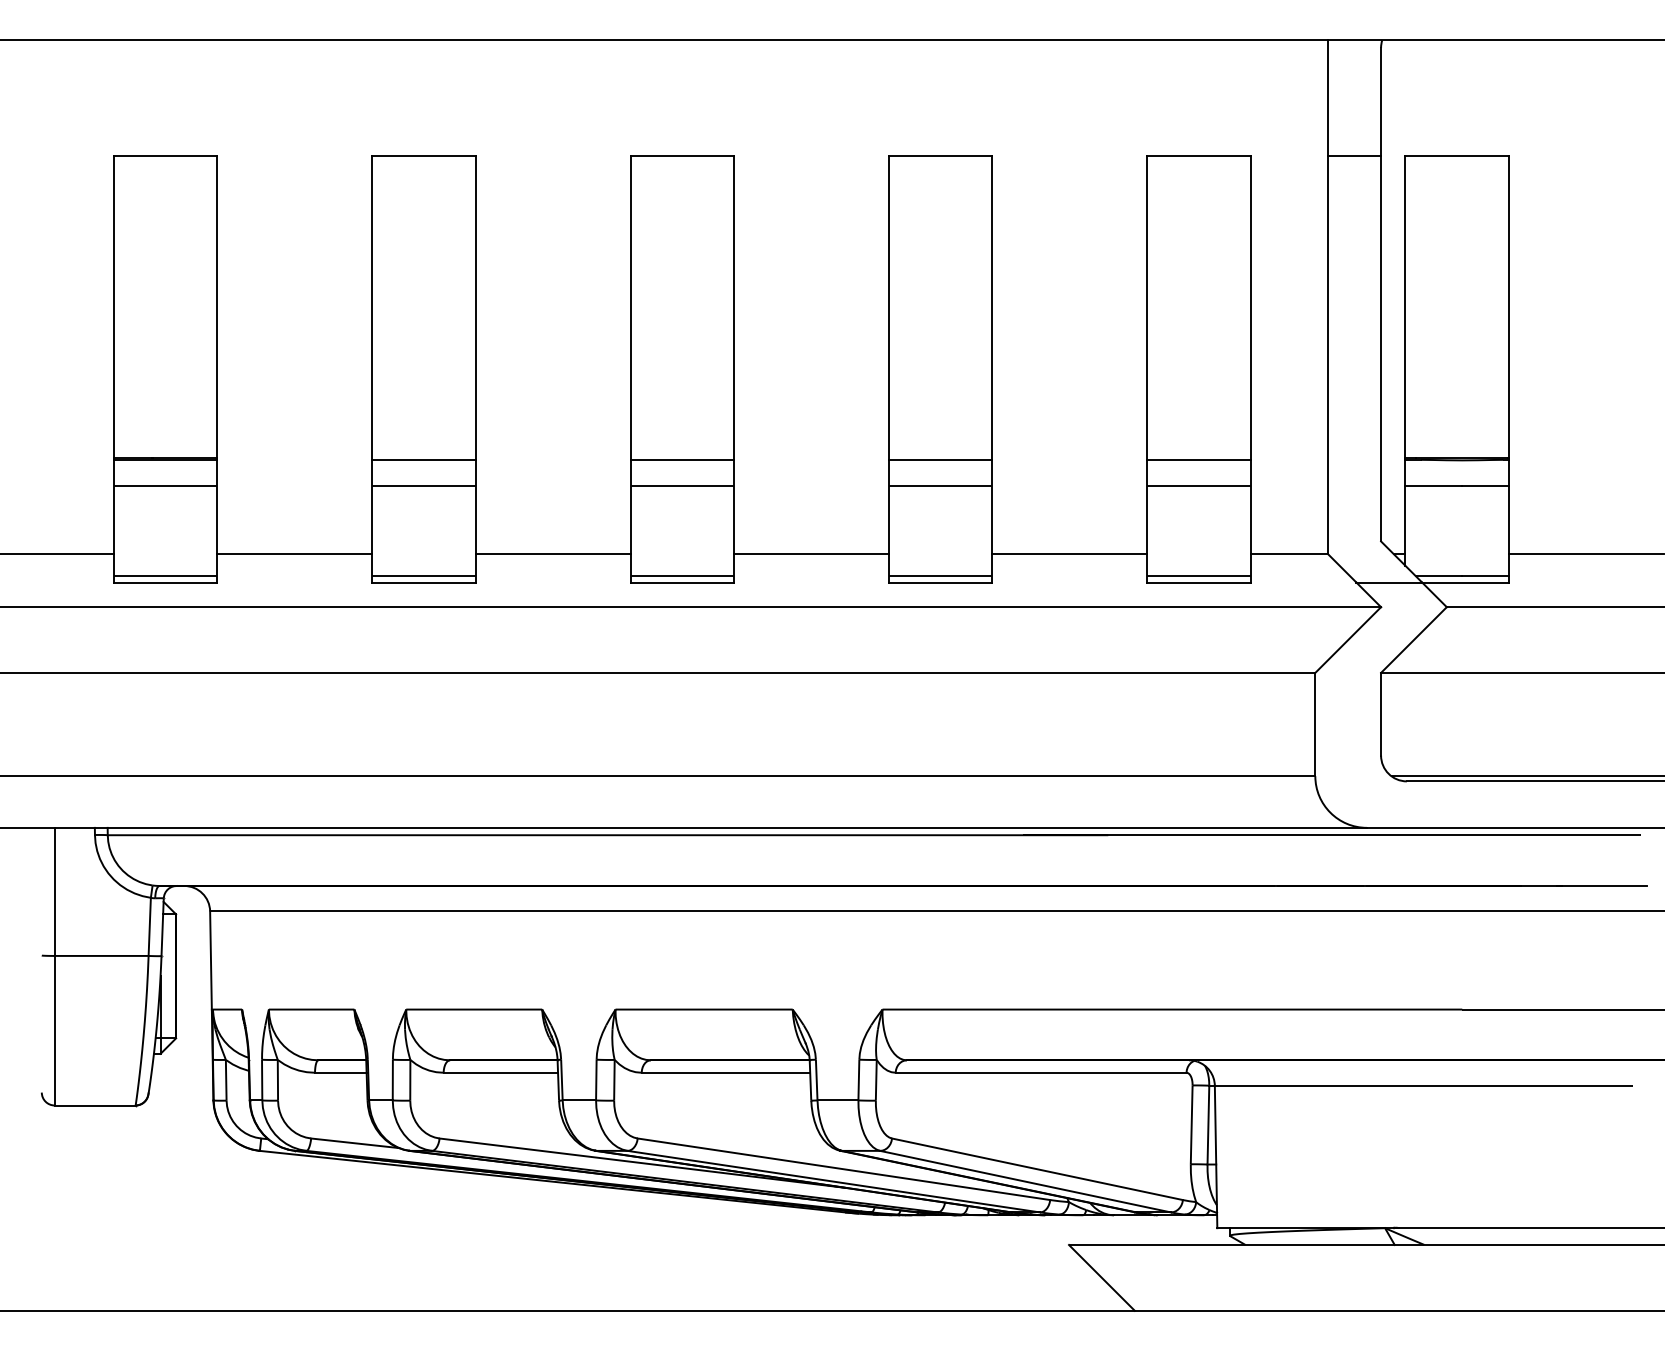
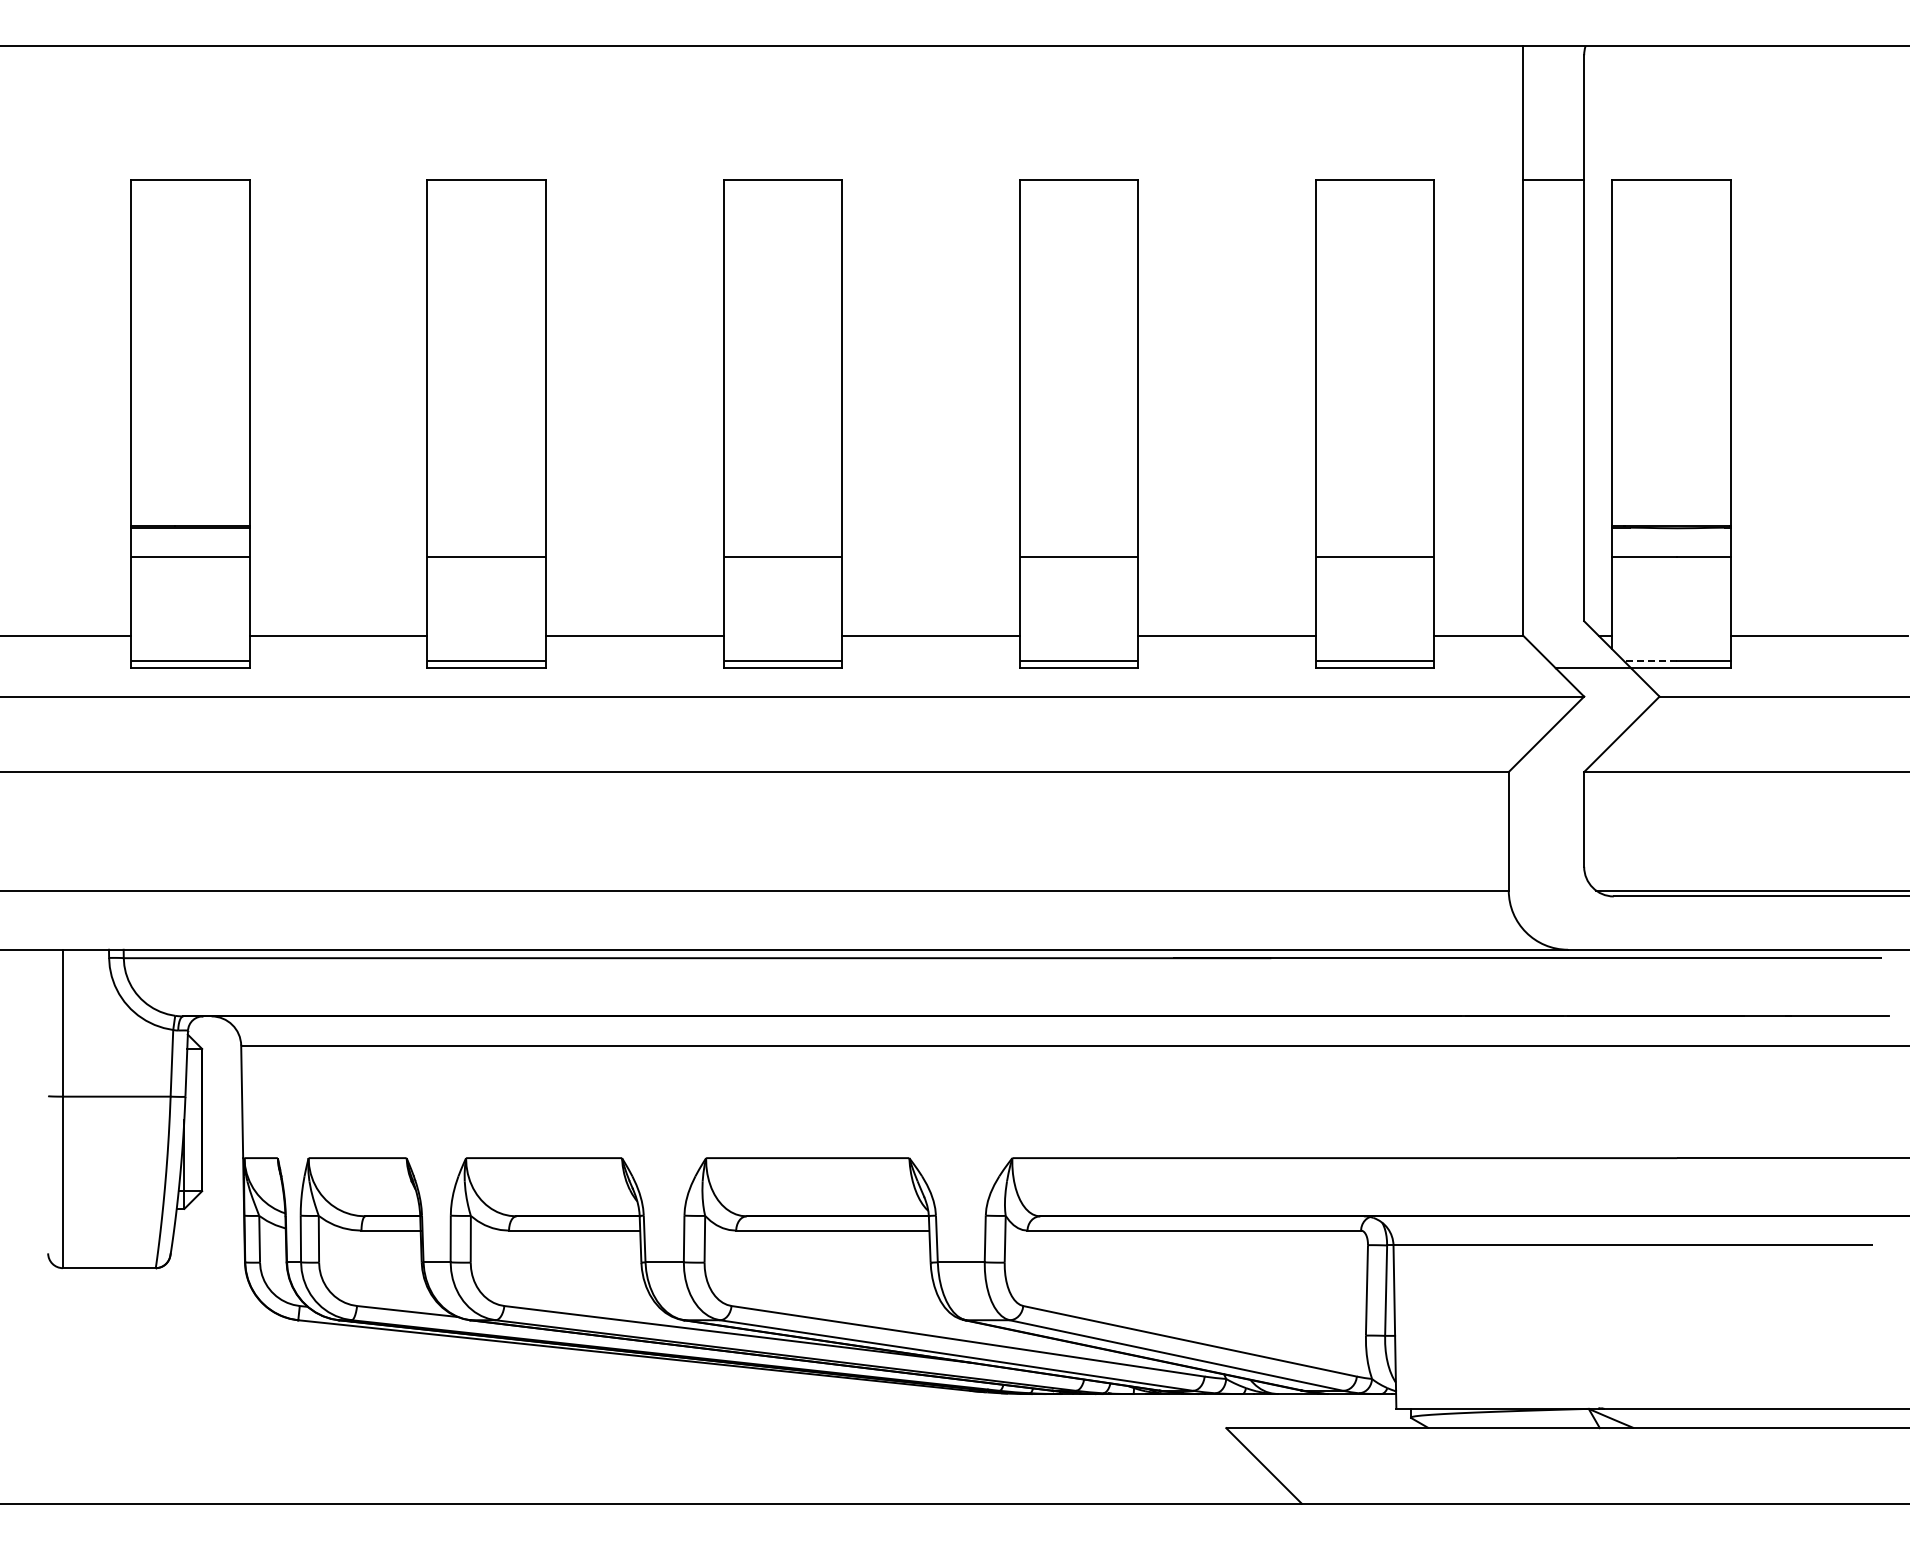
line: (424, 459) -> (486, 527), removed
line: (682, 459) -> (782, 527), removed
line: (940, 459) -> (1078, 527), removed
line: (1198, 459) -> (1374, 527), removed
line: (1438, 575) -> (1650, 660), solid -> dashed

